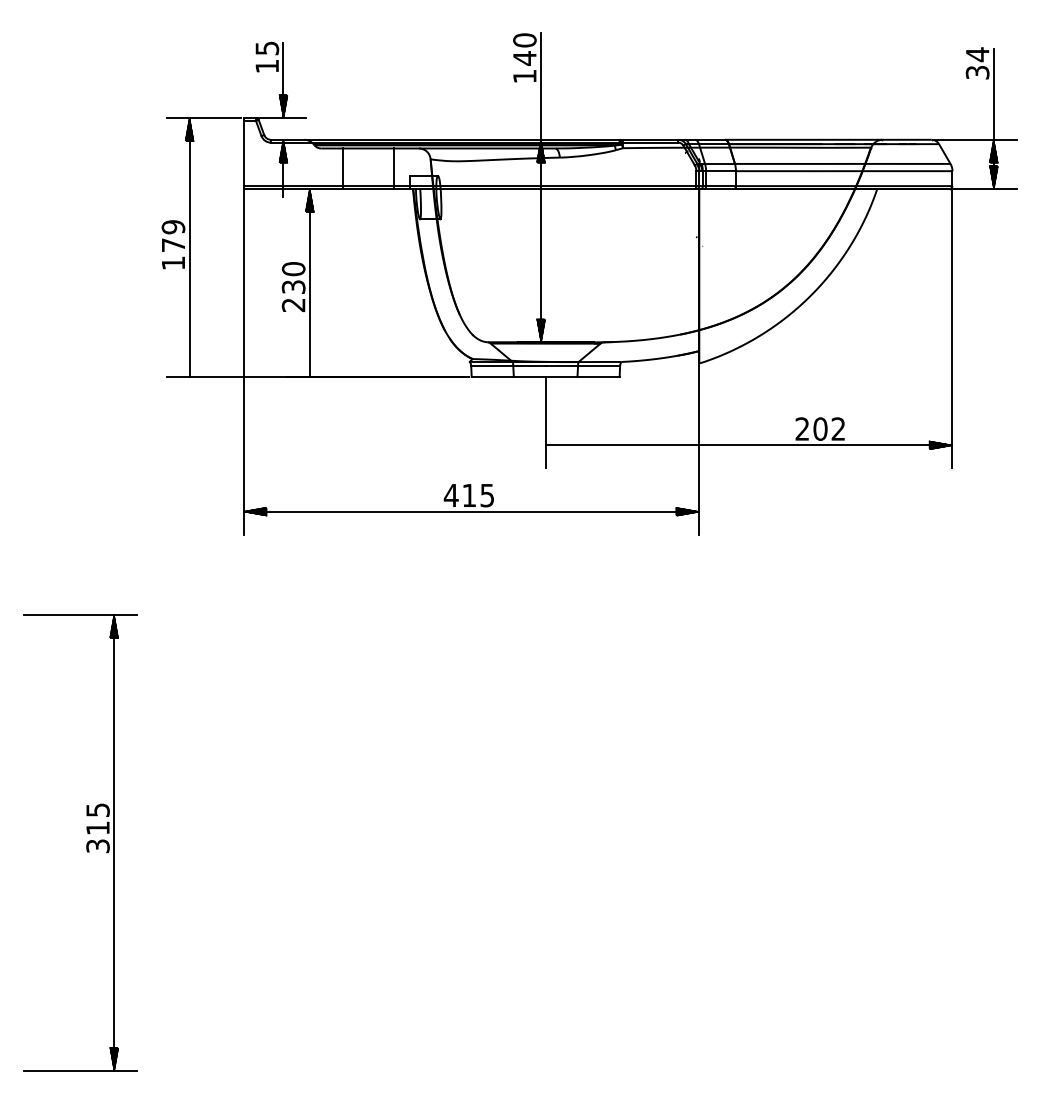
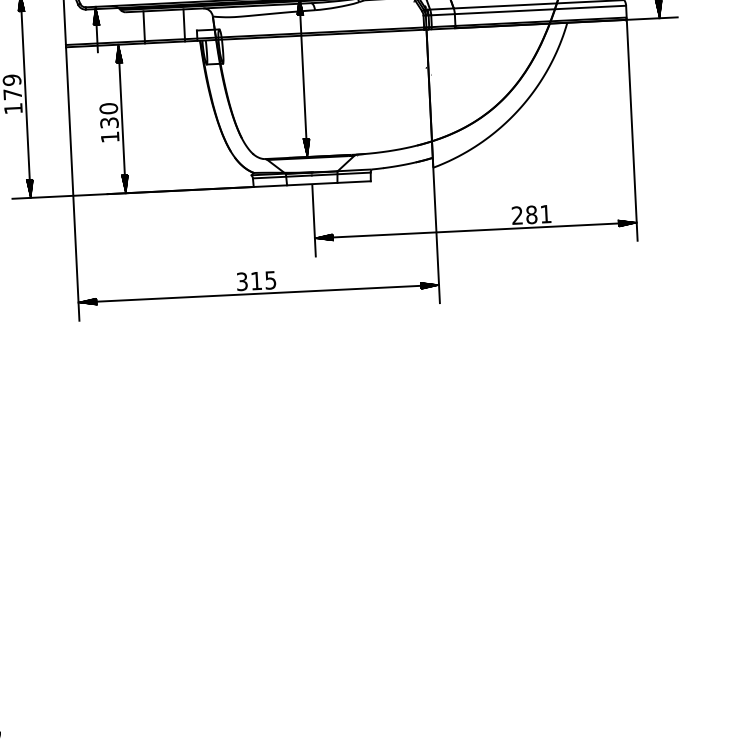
text: (293, 305) -> (110, 137), 230 -> 130
hatch: (189, 364) -> (30, 188), added
hatch: (309, 364) -> (124, 183), added
text: (828, 428) -> (538, 214), 202 -> 281
hatch: (556, 445) -> (323, 238), added
text: (450, 495) -> (241, 281), 415 -> 315

